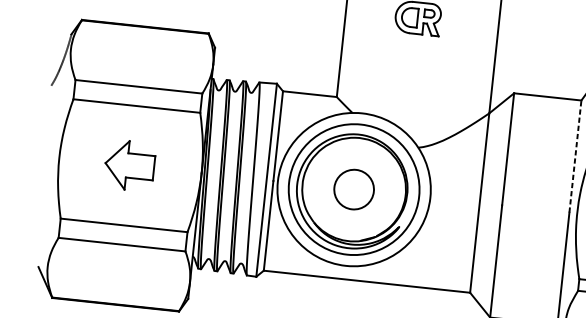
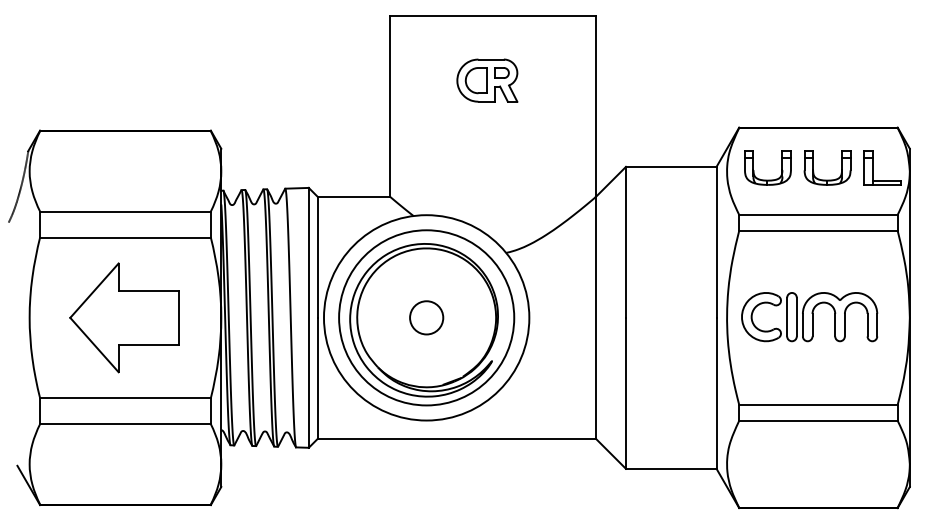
line: (575, 155) -> (716, 241), dashed -> solid
part: (129, 165) -> (124, 317), size x1.67
circle: (354, 189) -> (426, 317), size x0.62

